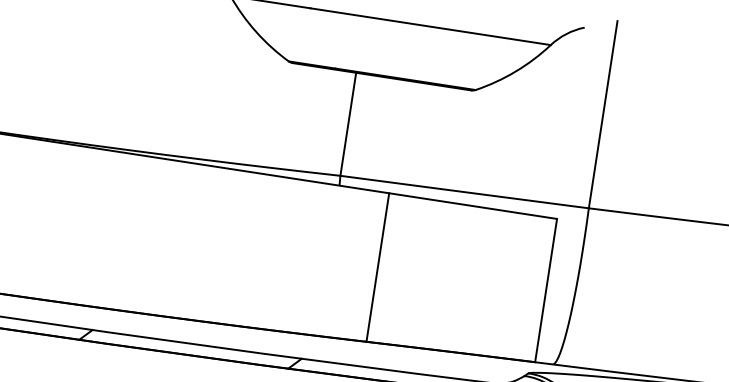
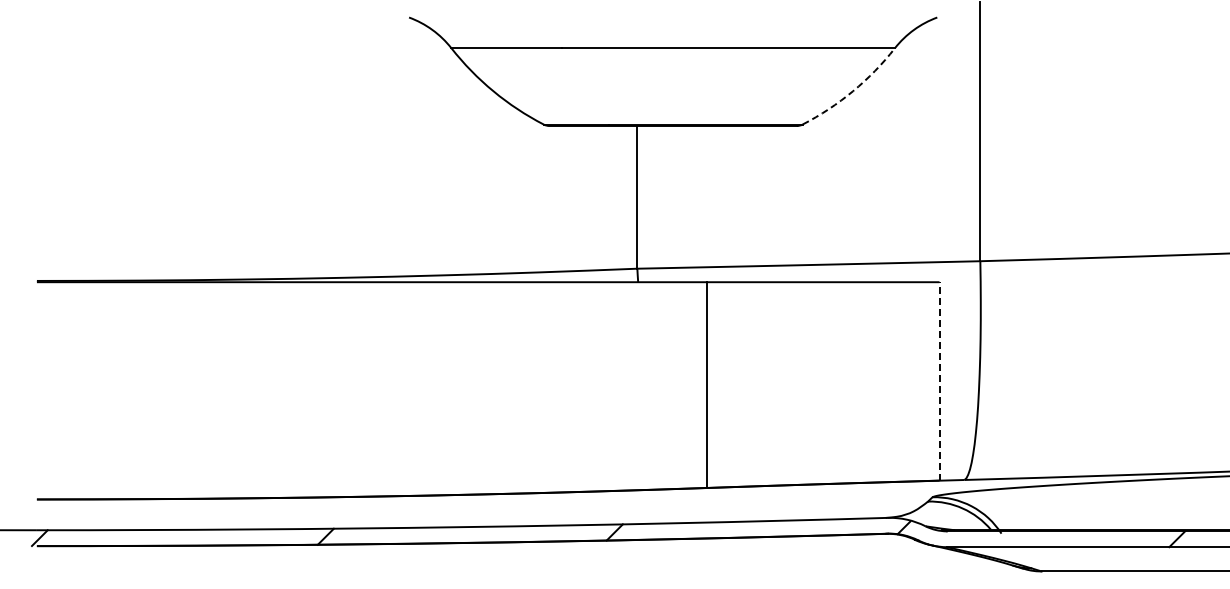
arc: (515, 71) -> (852, 91), solid -> dashed
line: (546, 289) -> (939, 380), solid -> dashed

